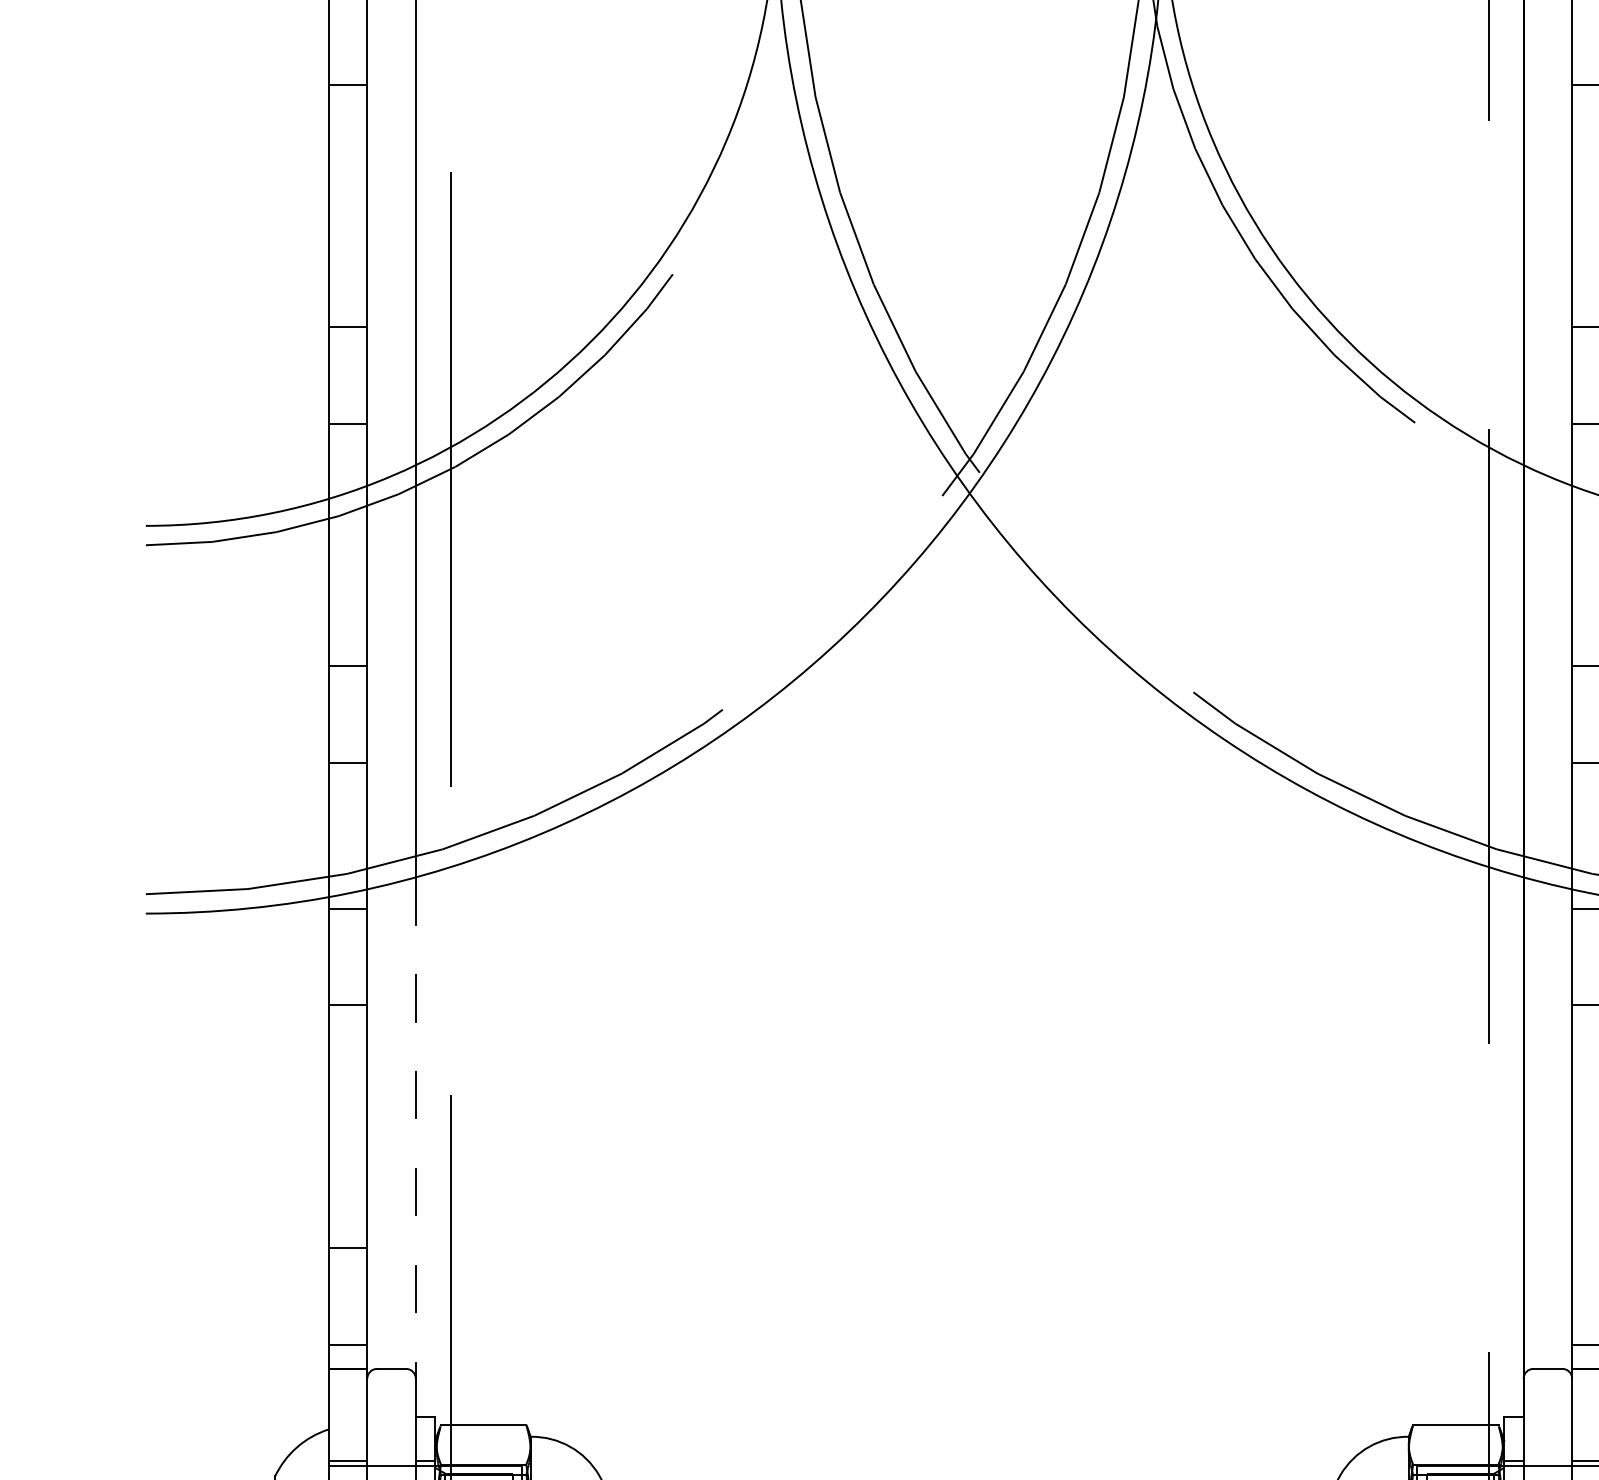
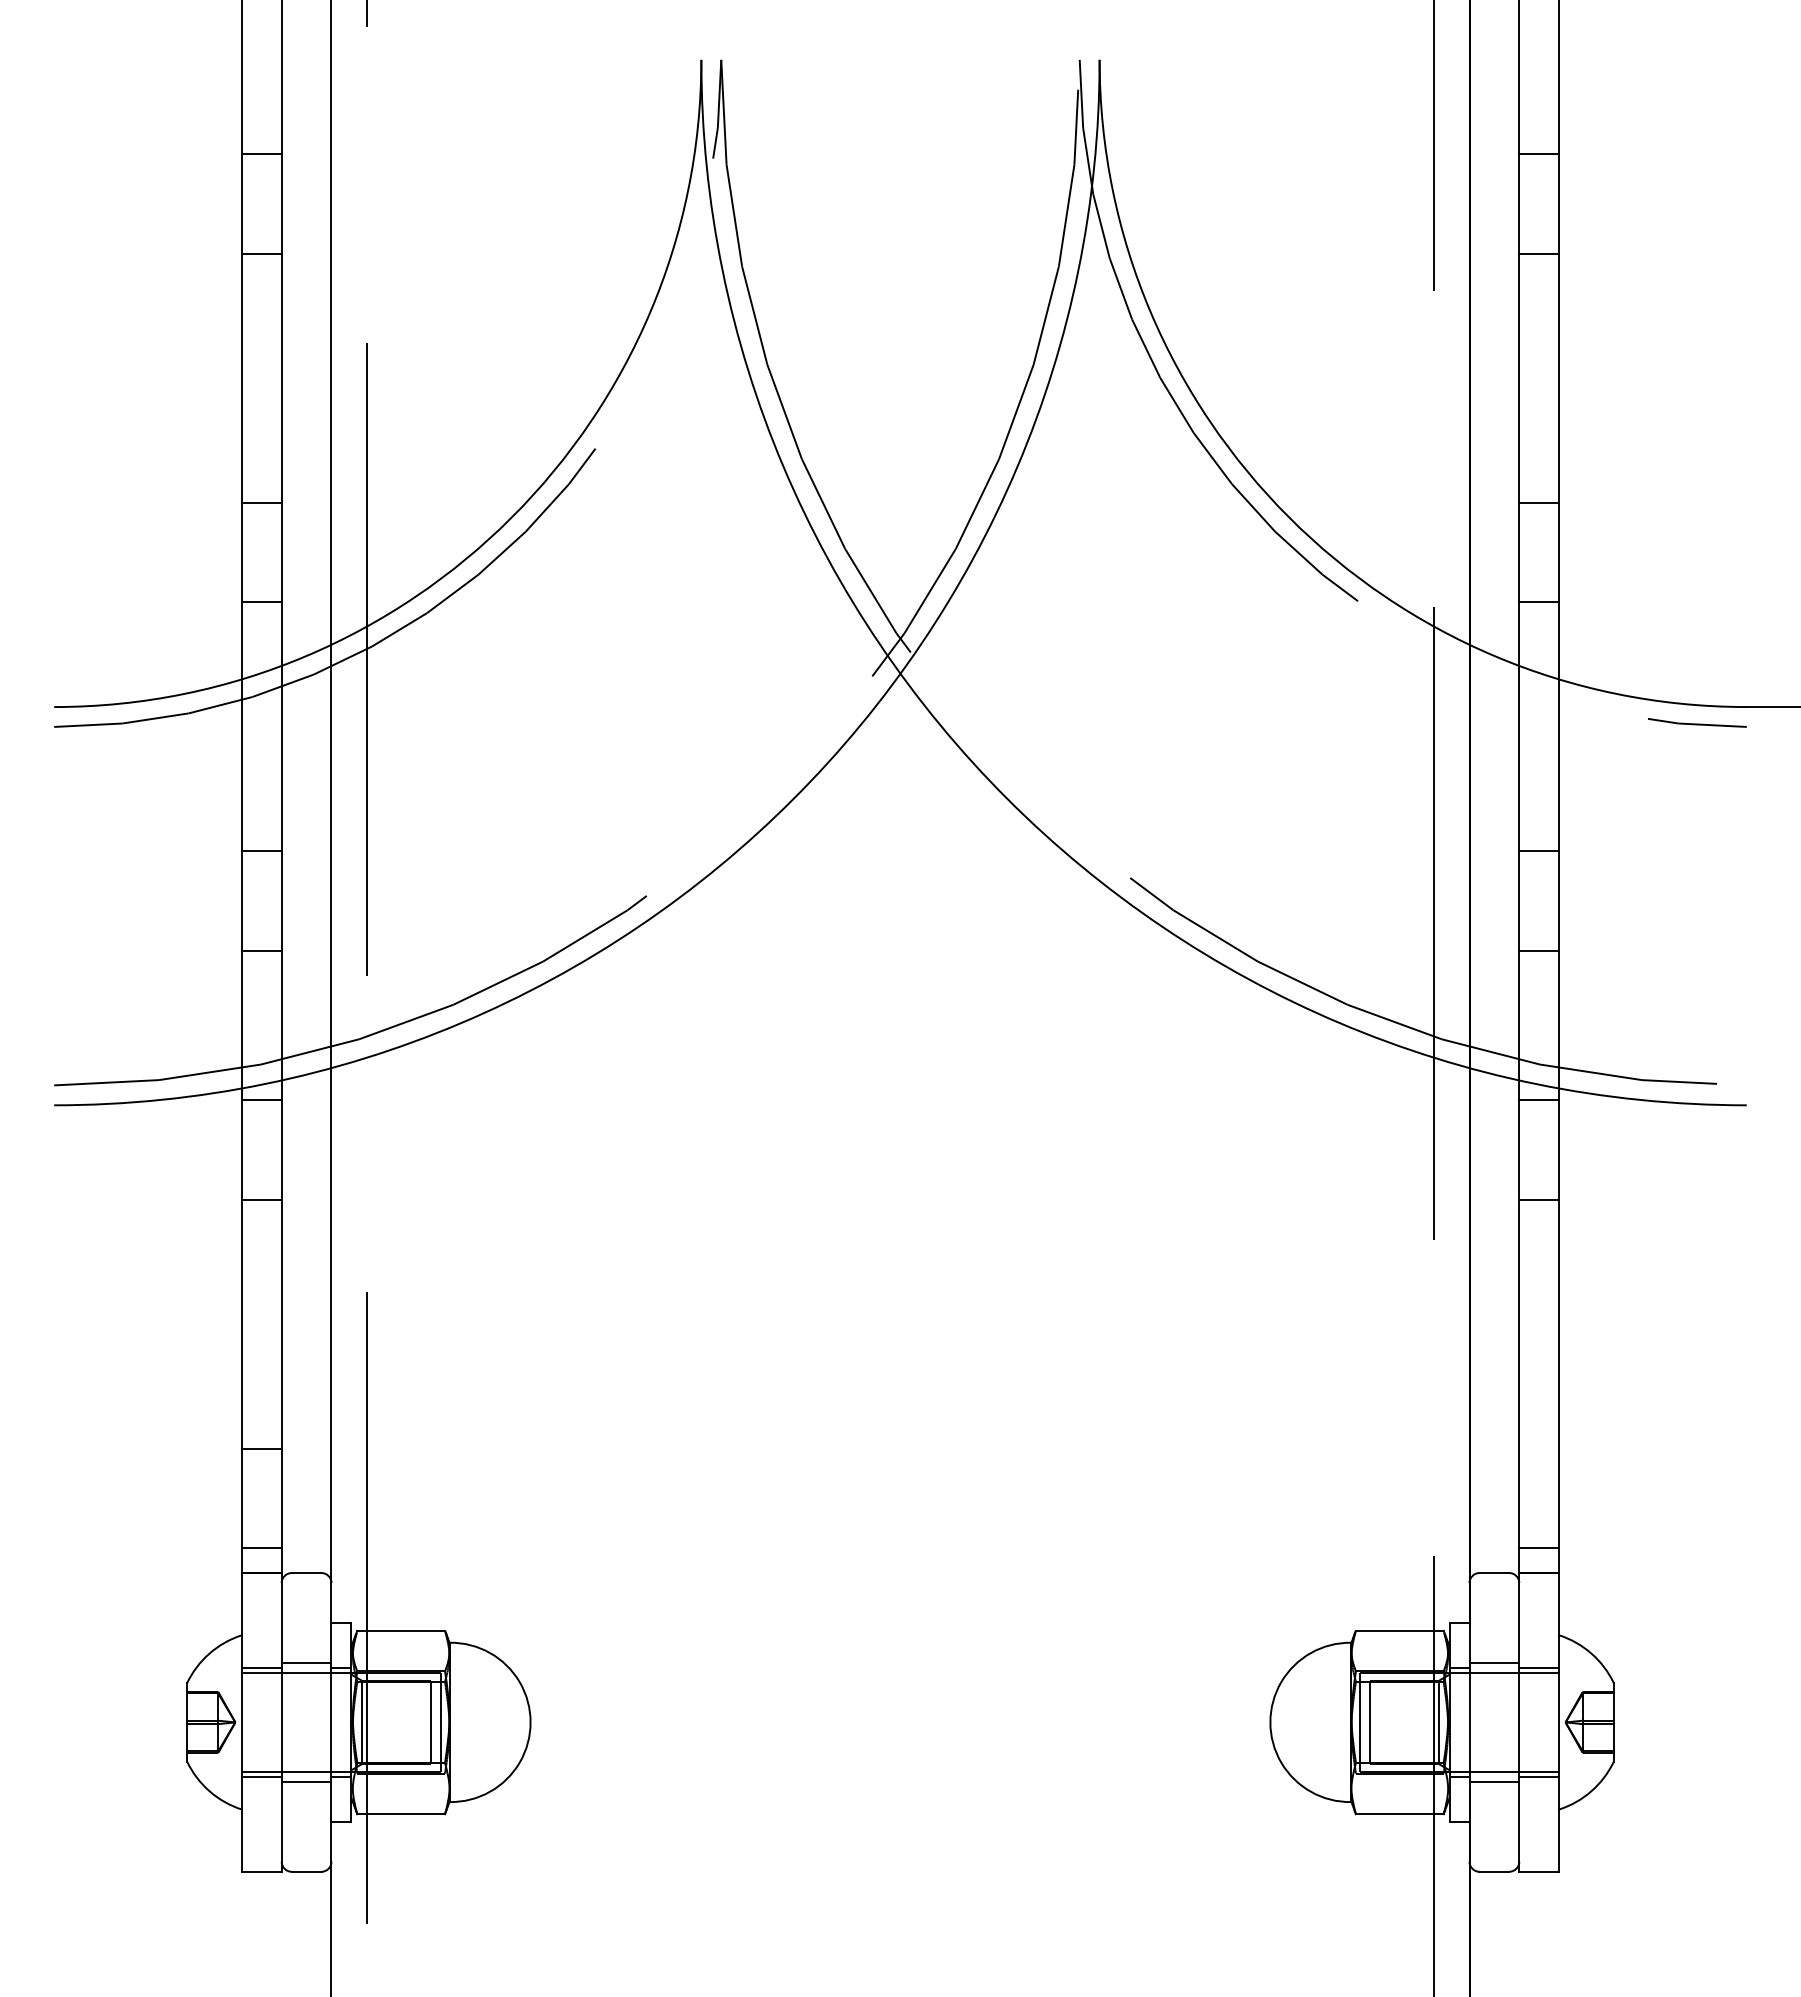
line: (415, 1127) -> (331, 1325), dashed -> solid
line: (391, 1456) -> (306, 1662), added
line: (1548, 1456) -> (1494, 1662), added

